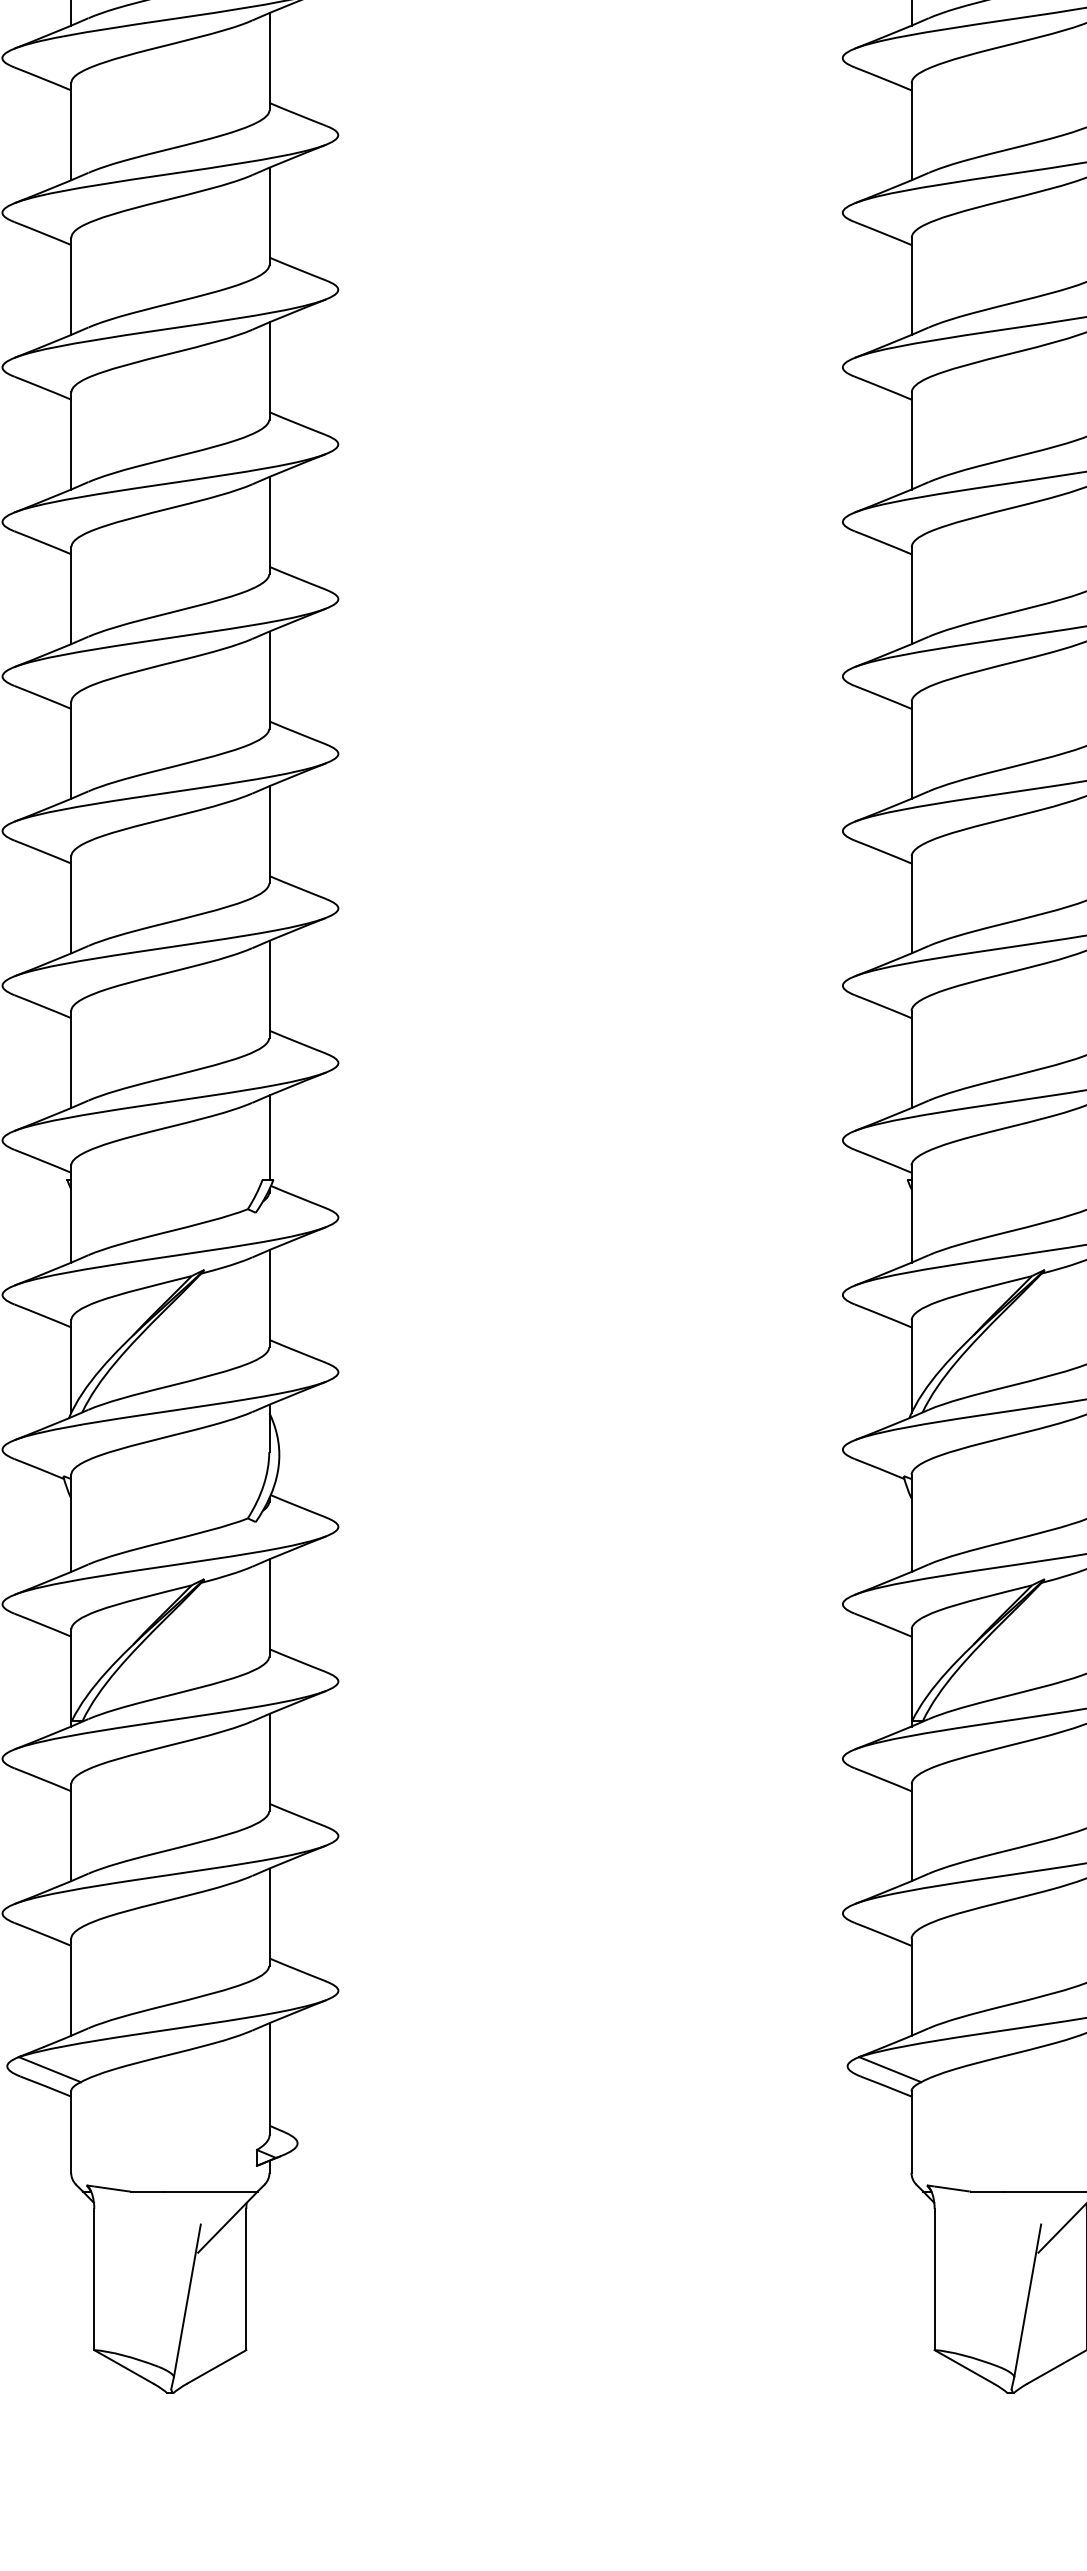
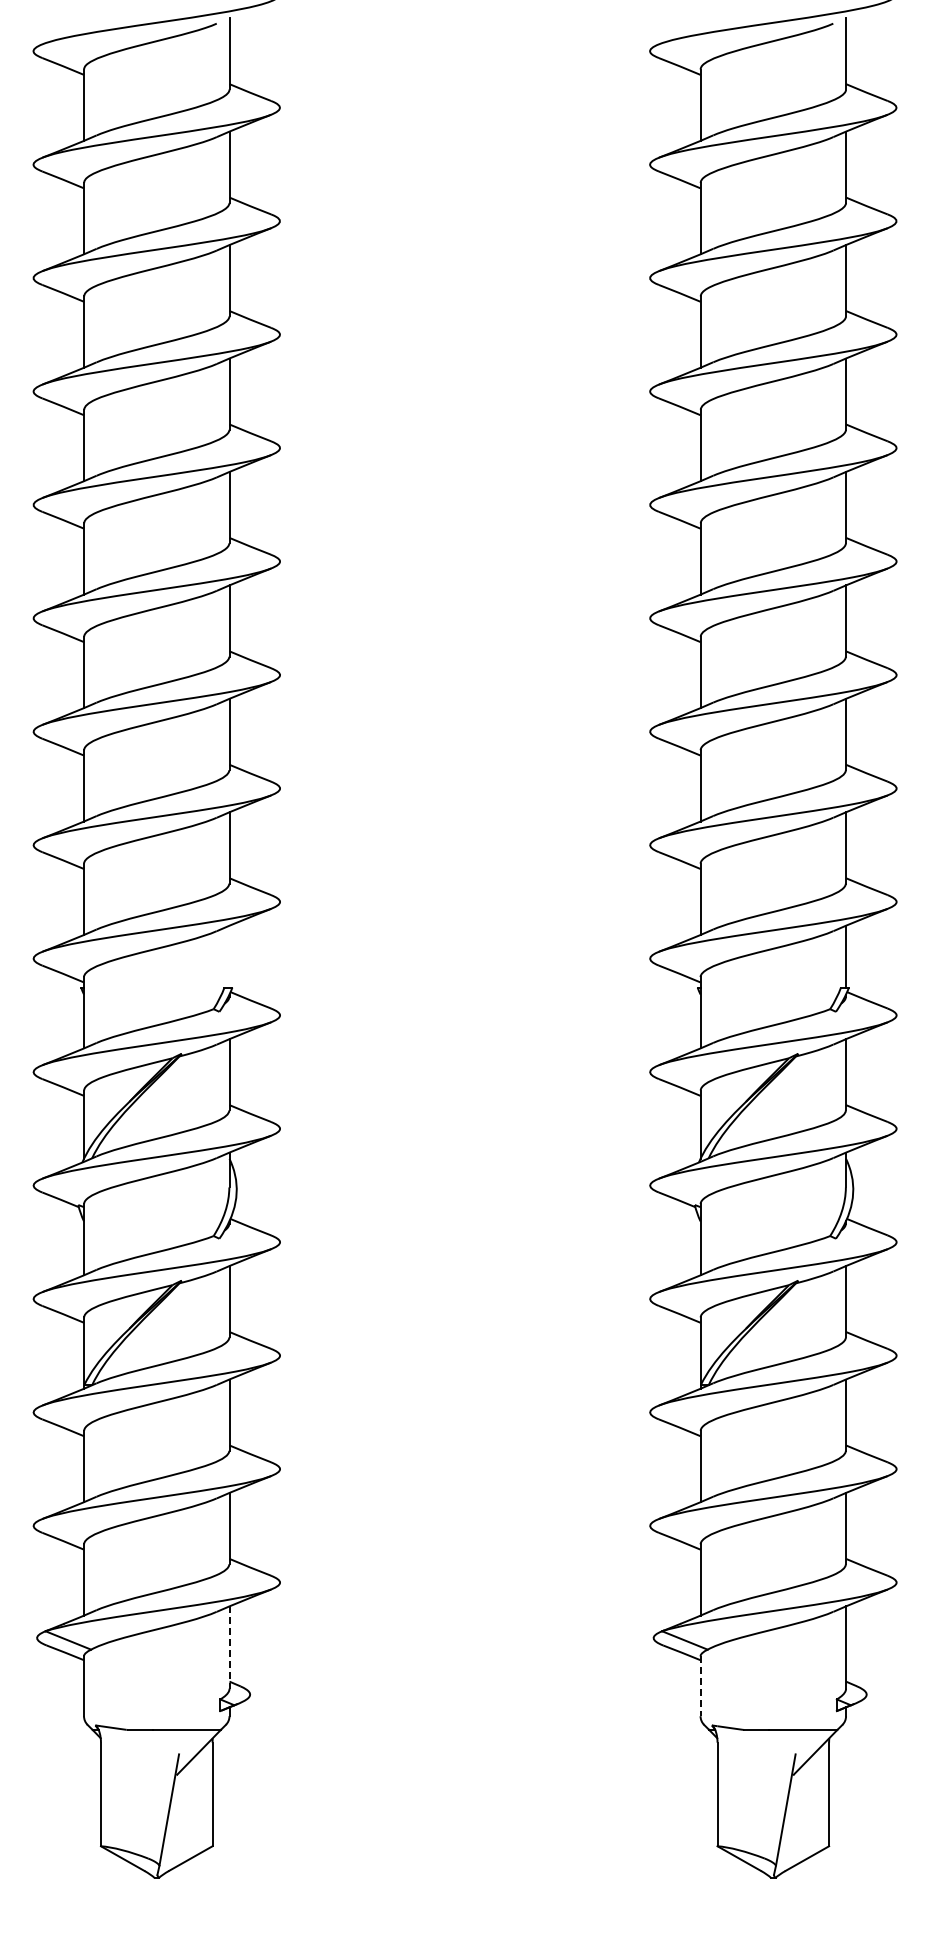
line: (269, 1137) -> (229, 956), removed
line: (269, 2080) -> (229, 1648), solid -> dashed
line: (911, 2132) -> (700, 1686), solid -> dashed

